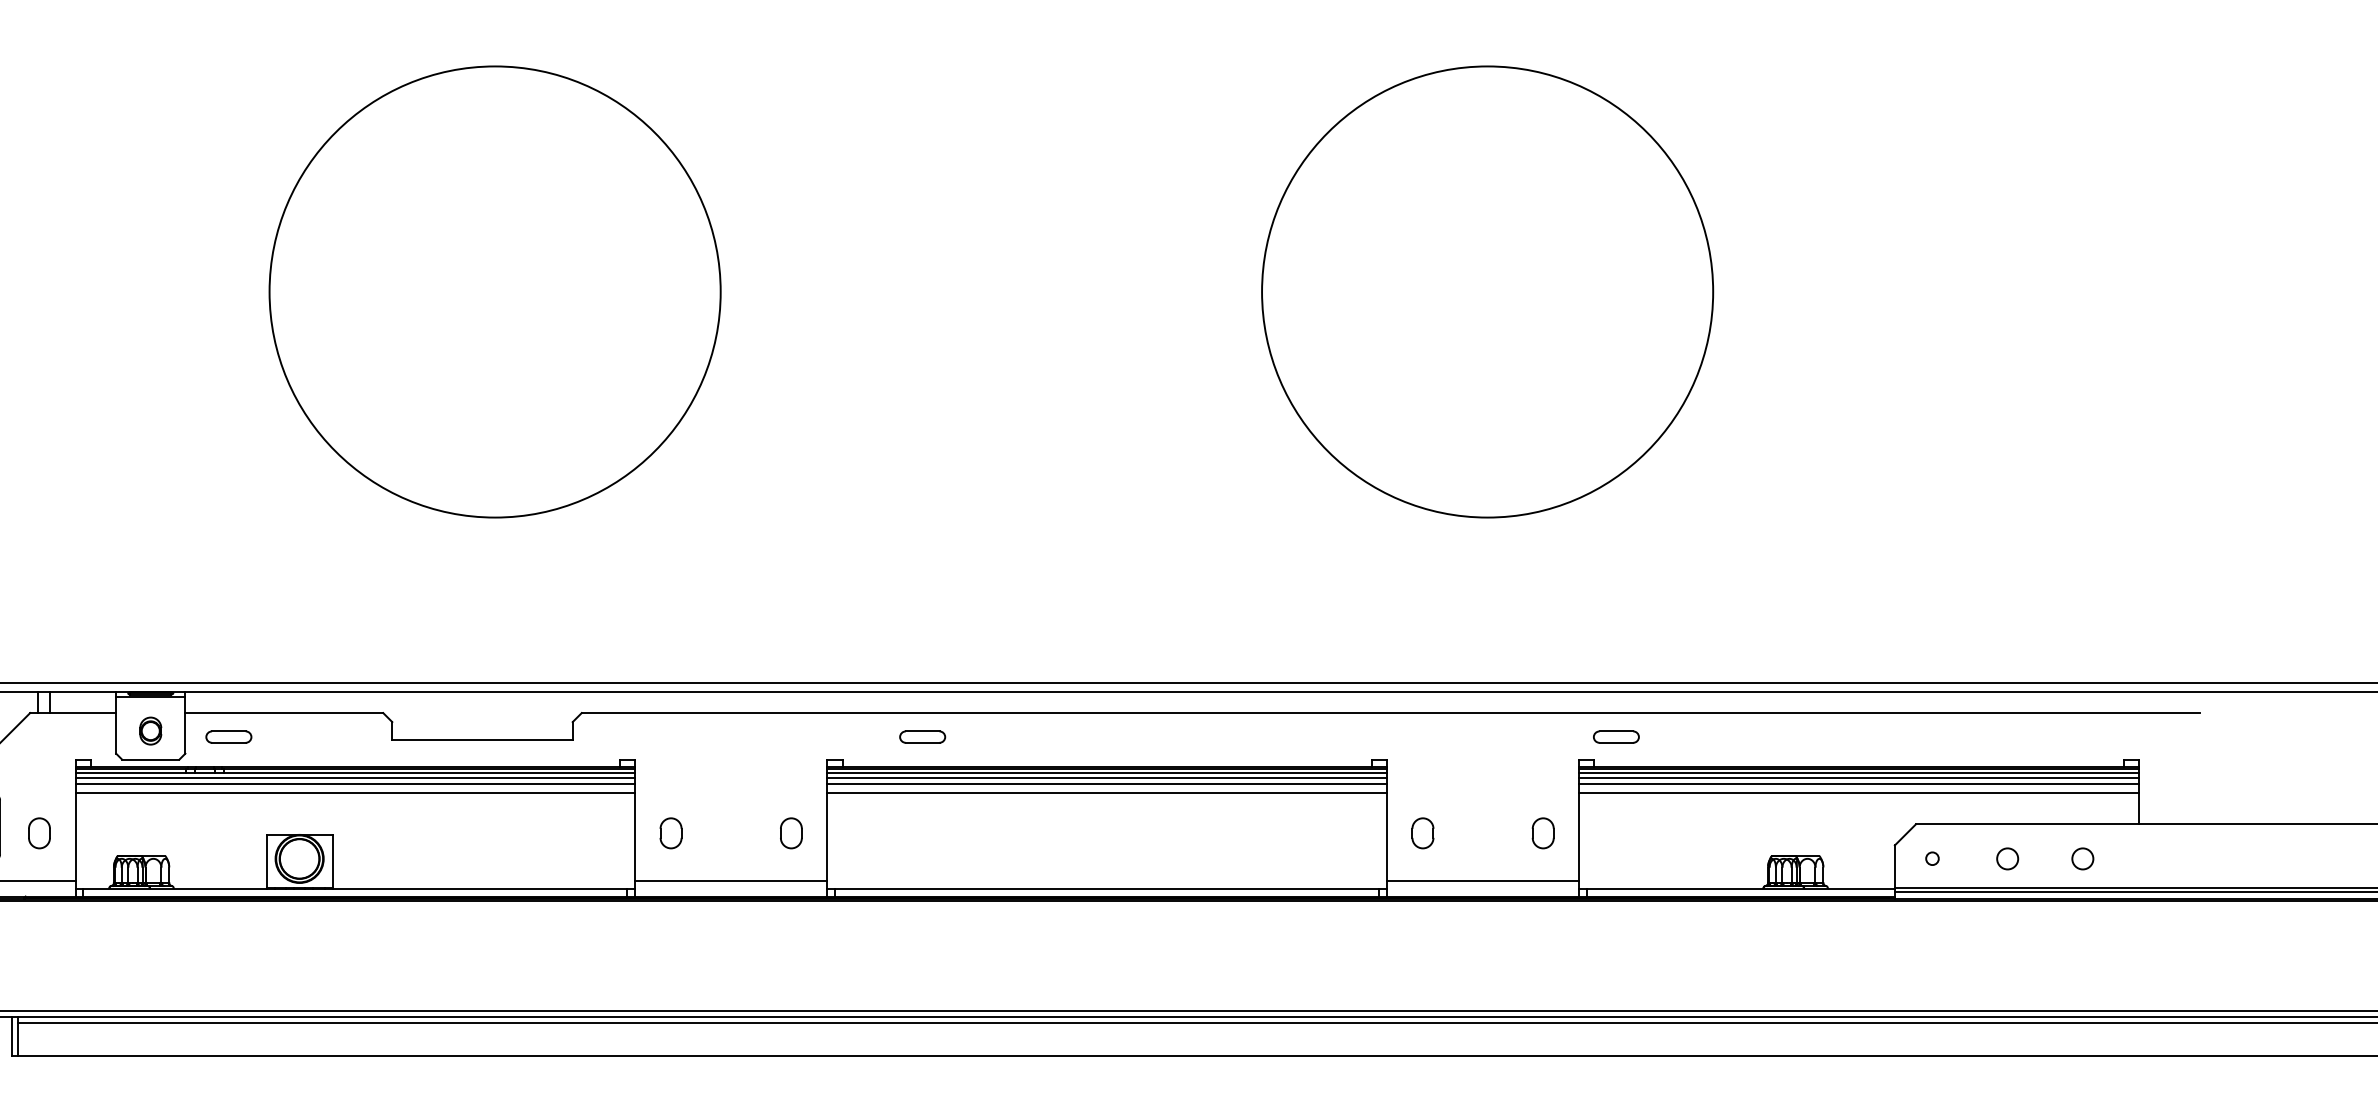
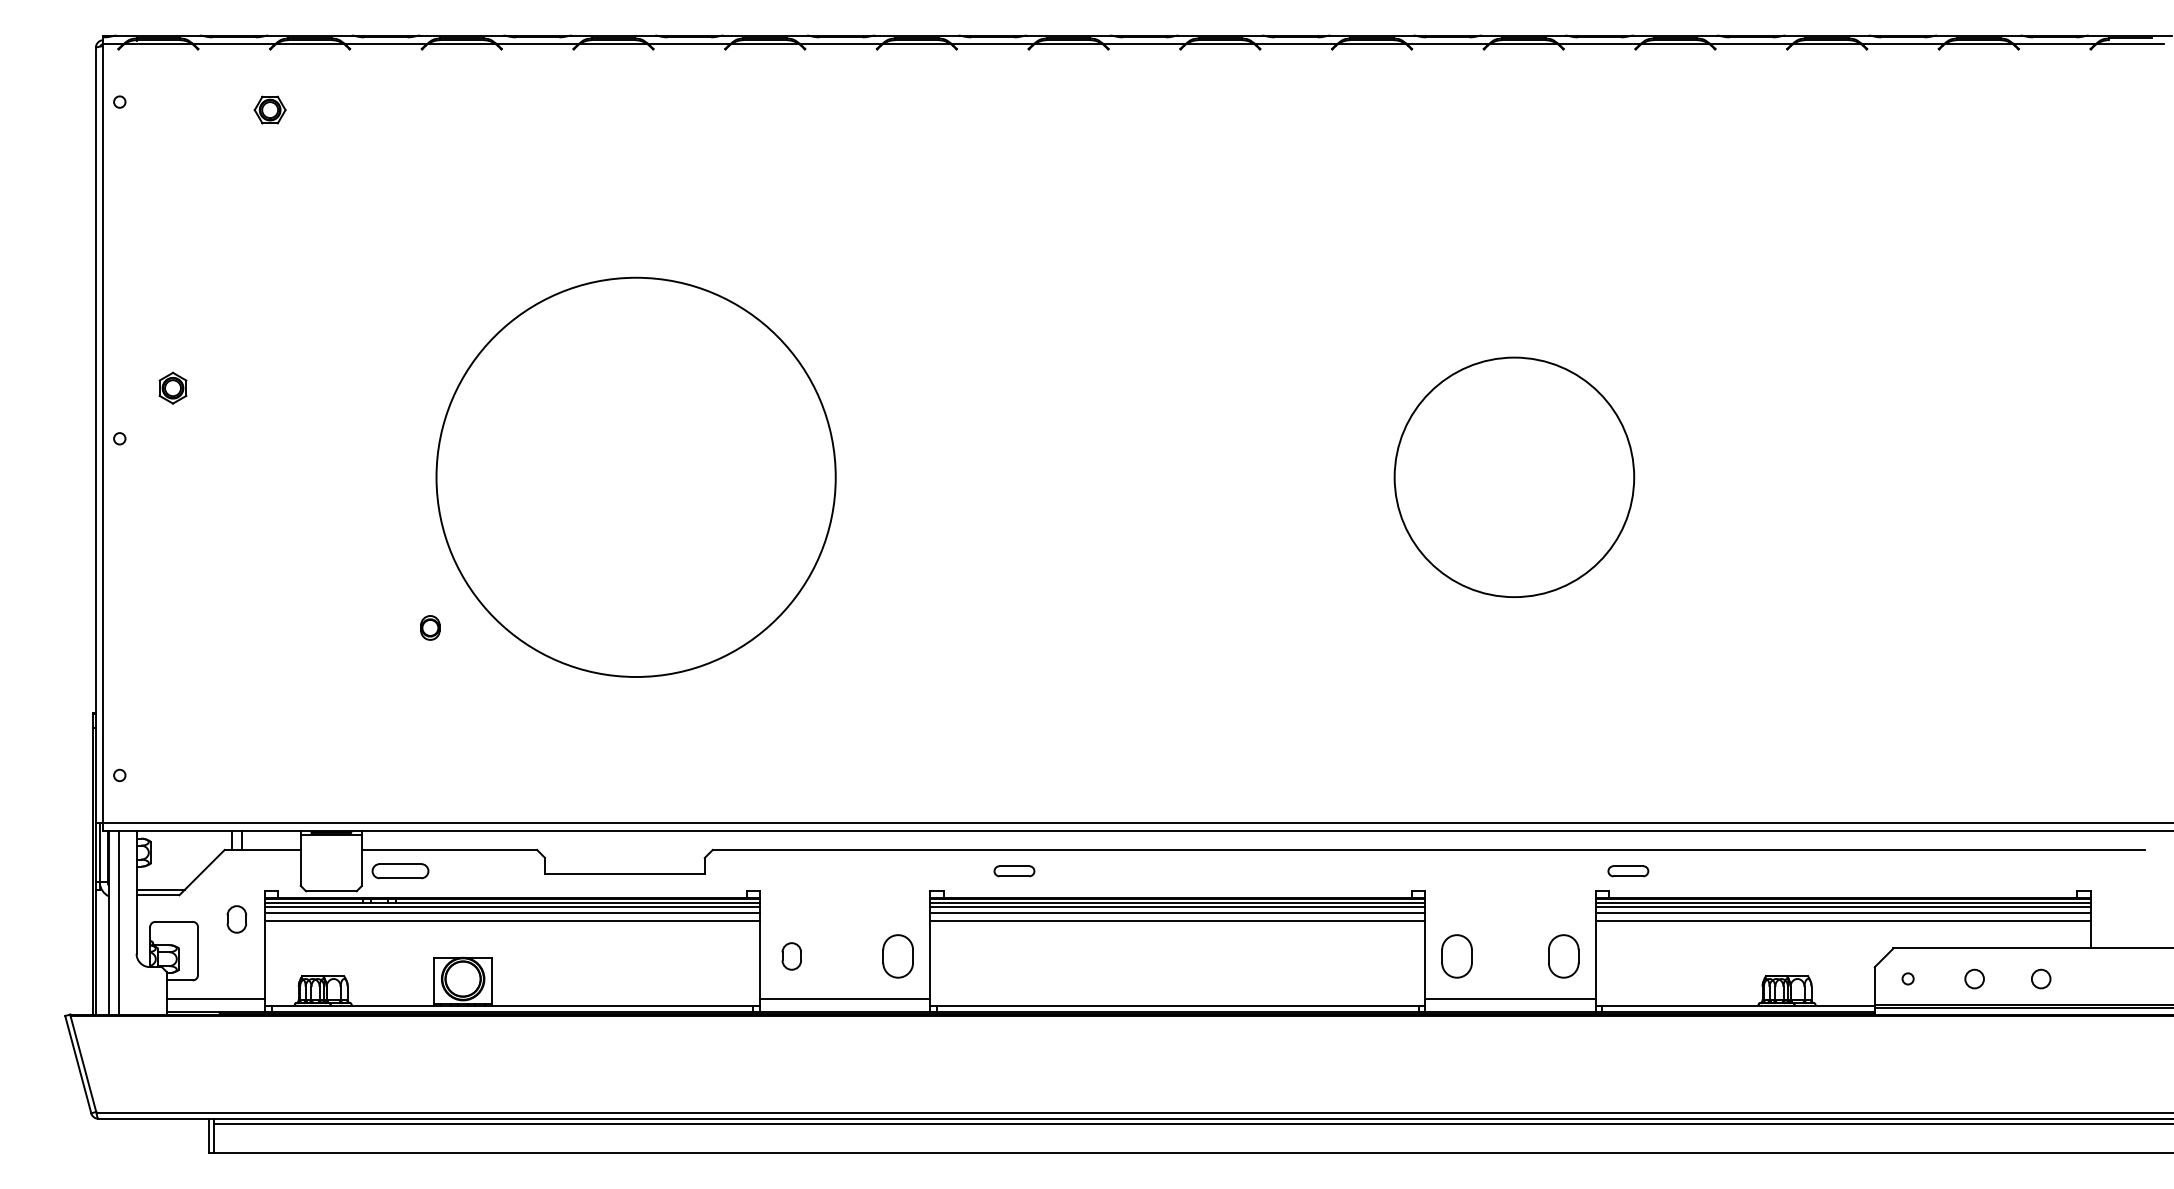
circle: (1487, 292) -> (1514, 477), size x0.6
part: (150, 730) -> (430, 627), moved
part: (228, 737) -> (400, 871), size x1.4
part: (39, 833) -> (236, 919), moved
part: (791, 833) -> (898, 956), size x1.6
part: (1423, 833) -> (1457, 956), size x1.6
part: (1543, 833) -> (1563, 956), size x1.6

